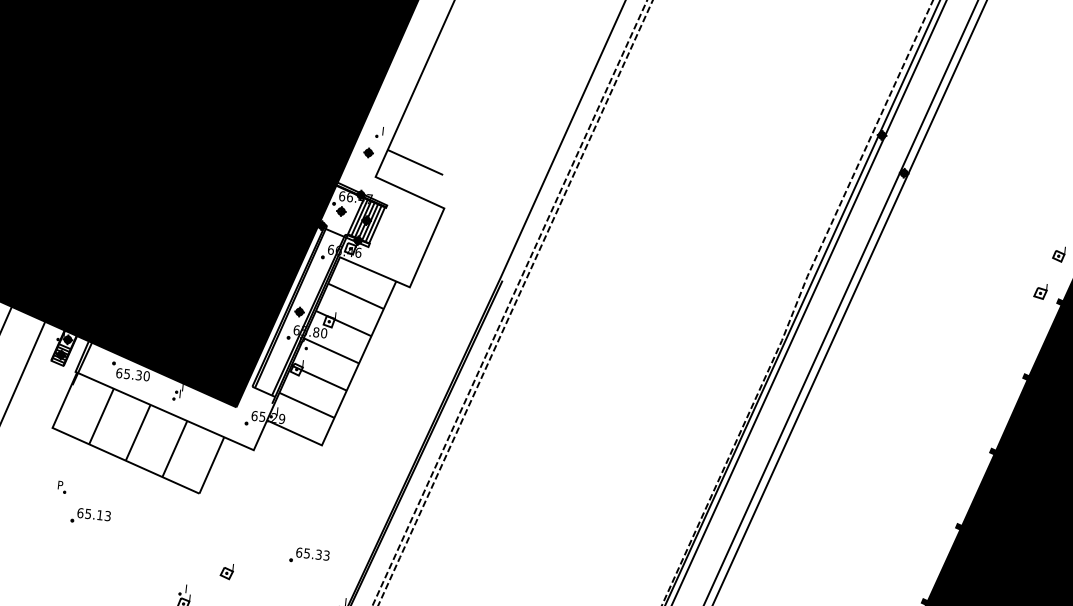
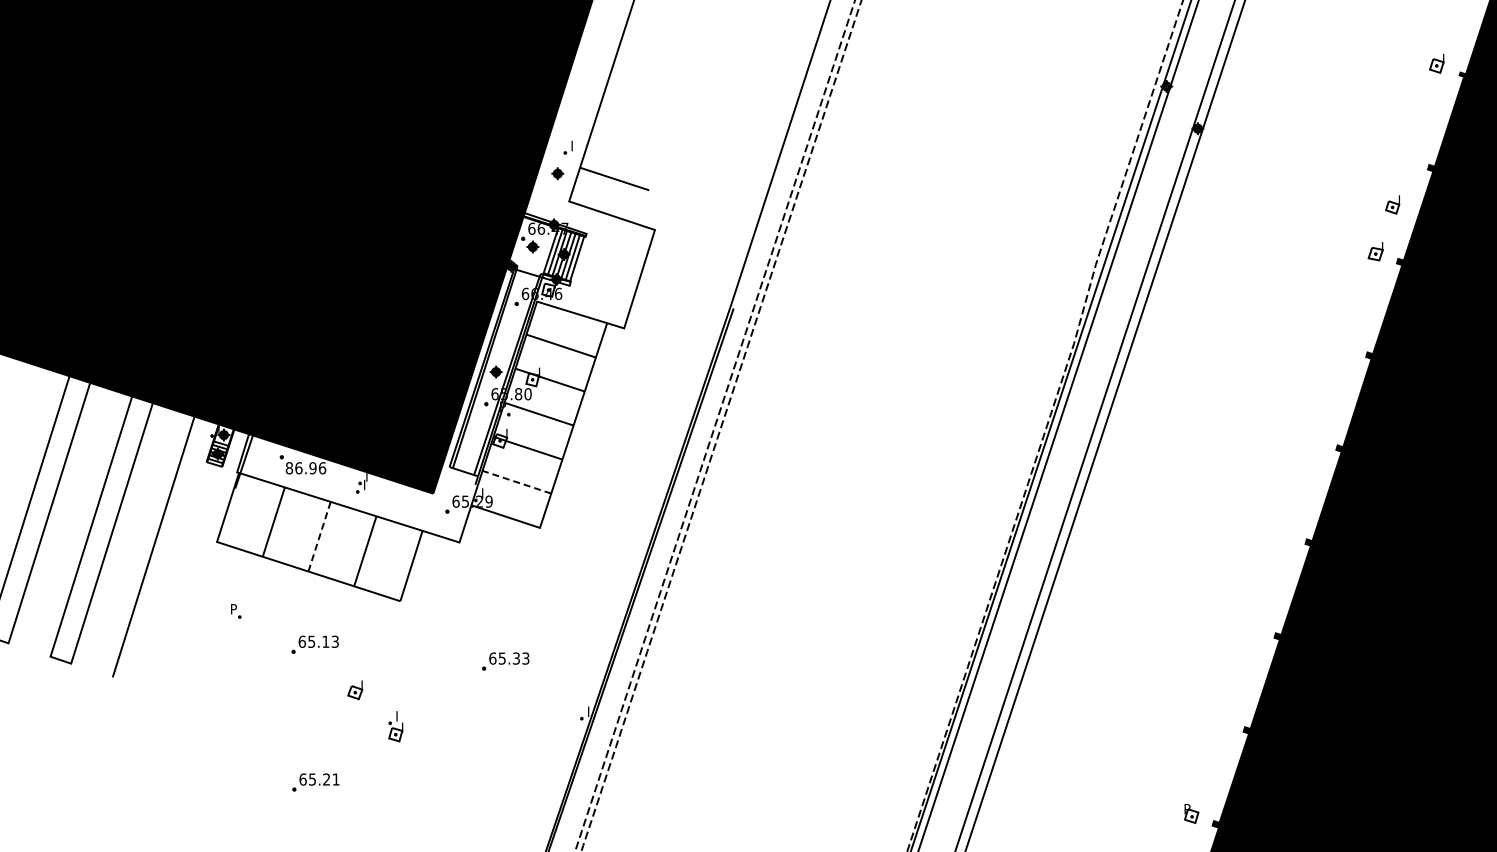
text: (132, 374) -> (305, 468), 65.30 -> 86.96
line: (306, 405) -> (516, 482), solid -> dashed
line: (138, 432) -> (319, 536), solid -> dashed
part: (90, 516) -> (314, 644), moved
part: (309, 556) -> (505, 661), moved
part: (227, 571) -> (355, 690), moved

